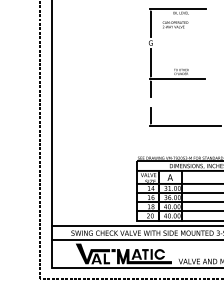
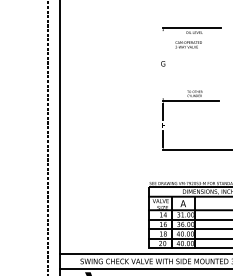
line: (150, 24) -> (162, 44), removed
line: (150, 62) -> (162, 84), removed

